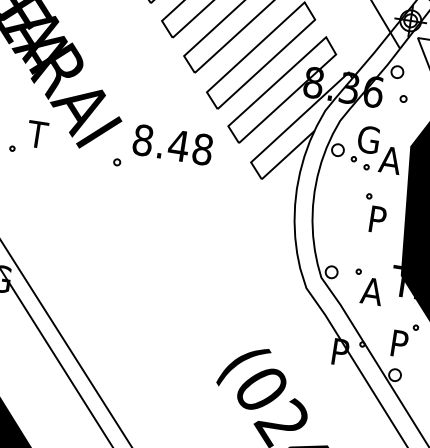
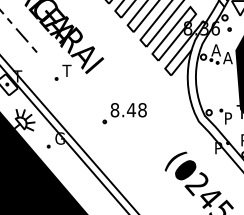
text: (368, 140) -> (216, 50), G -> A
part: (162, 150) -> (124, 113), moved
part: (374, 211) -> (224, 82), removed
text: (371, 291) -> (228, 118), A -> P

